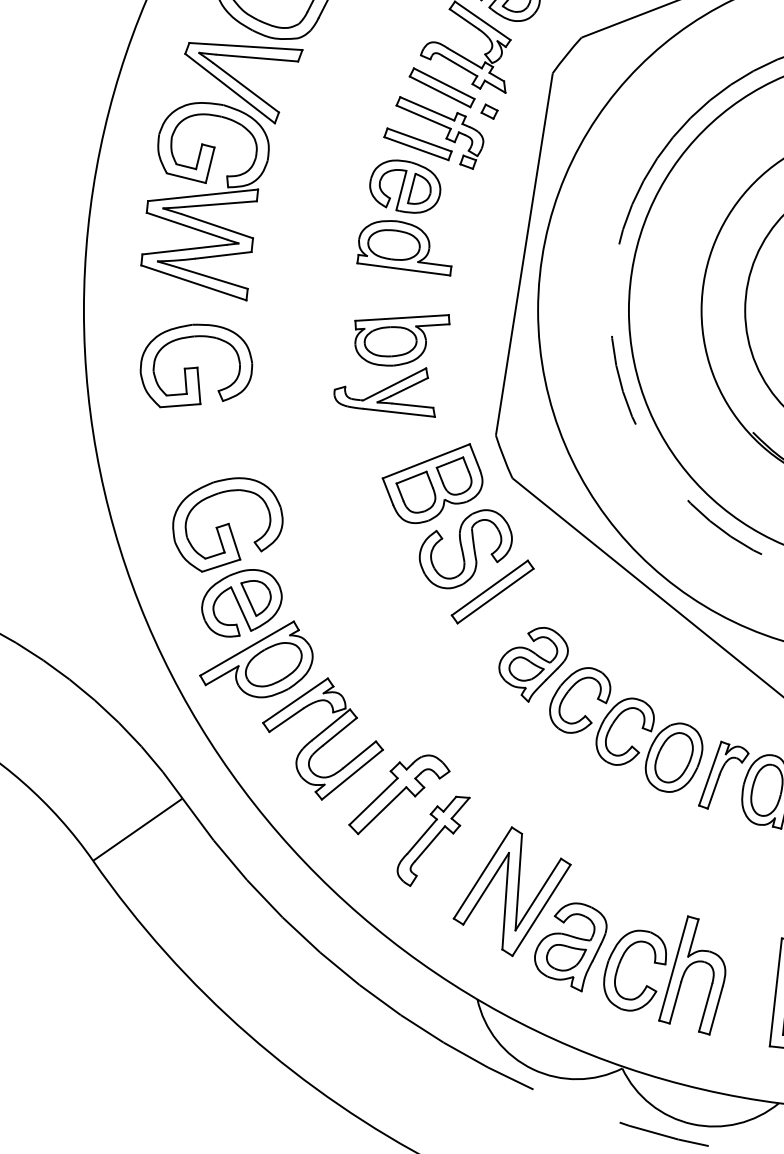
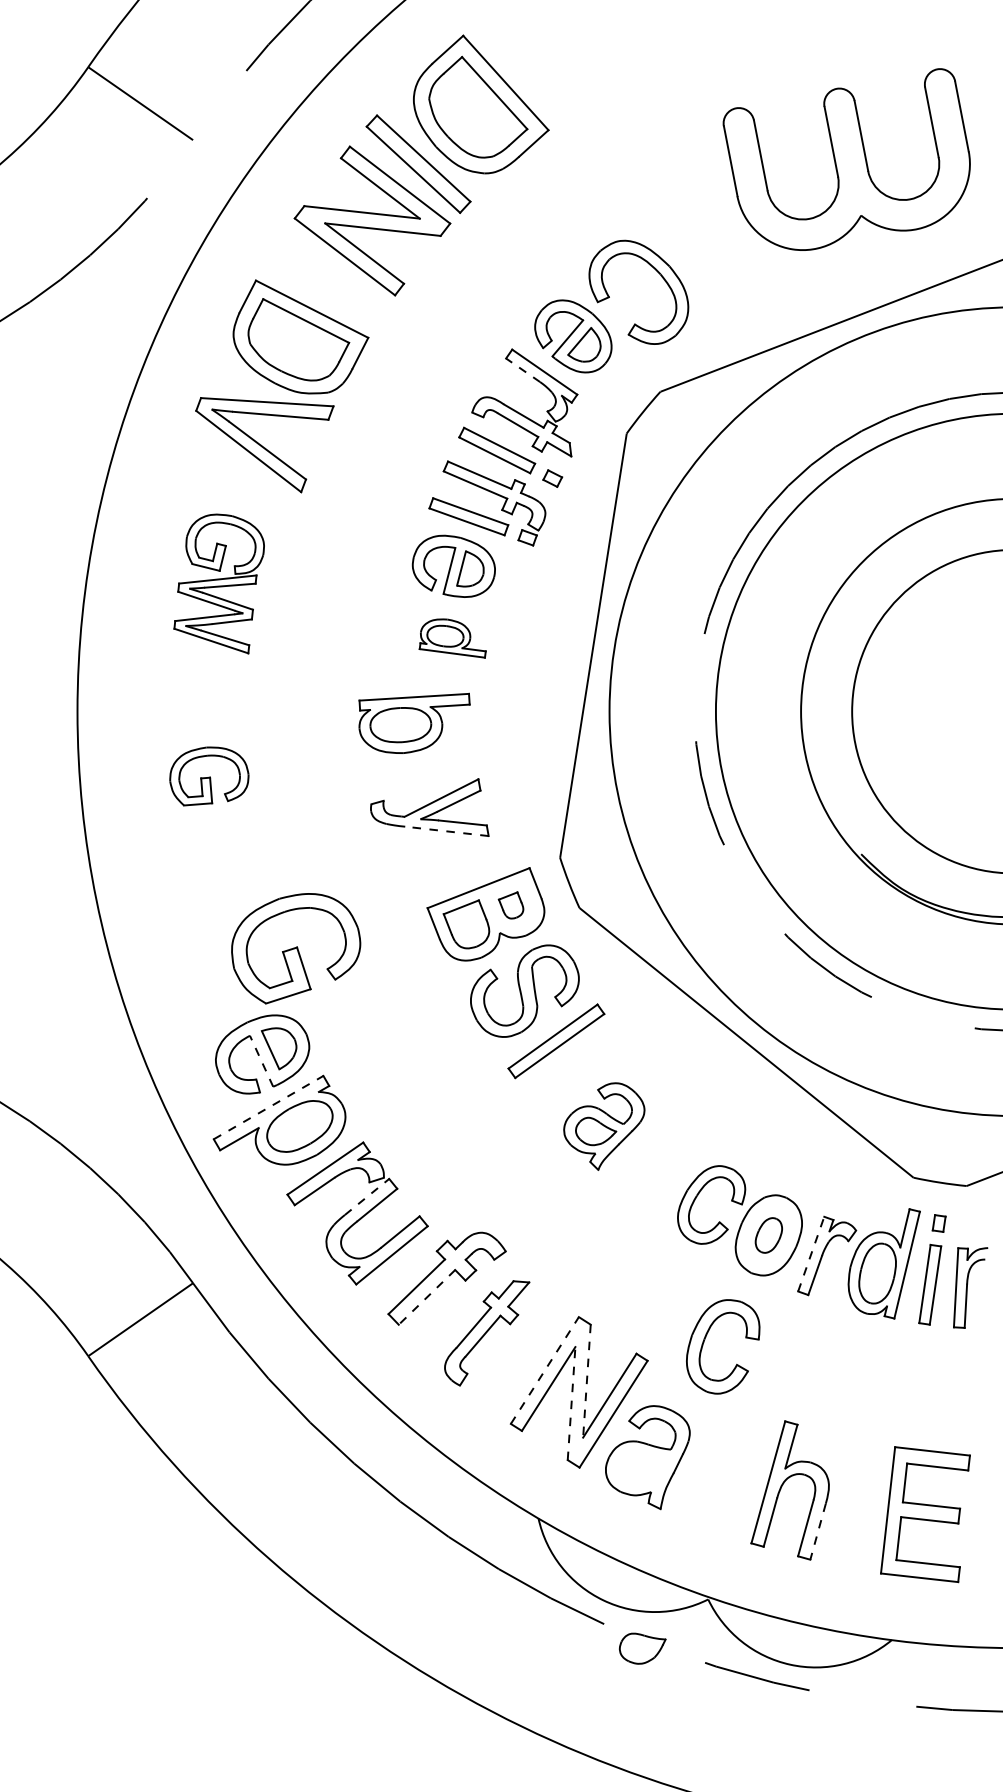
line: (464, 19) -> (523, 370), solid -> dashed
part: (204, 201) -> (218, 583), size x0.6
part: (404, 248) -> (452, 638), size x0.6
part: (402, 339) -> (414, 722), moved
part: (196, 366) -> (209, 776), size x0.6
line: (398, 412) -> (446, 831), solid -> dashed
part: (453, 476) -> (510, 905), size x0.6
part: (228, 524) -> (296, 948), moved
line: (241, 608) -> (261, 1060), solid -> dashed
line: (247, 648) -> (269, 1107), solid -> dashed
part: (567, 693) -> (644, 1160), removed
line: (331, 724) -> (367, 1196), solid -> dashed
part: (673, 757) -> (768, 1235), size x0.6
line: (710, 774) -> (811, 1254), solid -> dashed
line: (381, 810) -> (426, 1297), solid -> dashed
line: (483, 873) -> (545, 1370), solid -> dashed
line: (518, 882) -> (586, 1381), solid -> dashed
line: (505, 901) -> (571, 1403), solid -> dashed
part: (566, 957) -> (642, 1648), moved
part: (620, 962) -> (706, 1337), moved
line: (715, 1011) -> (817, 1532), solid -> dashed

